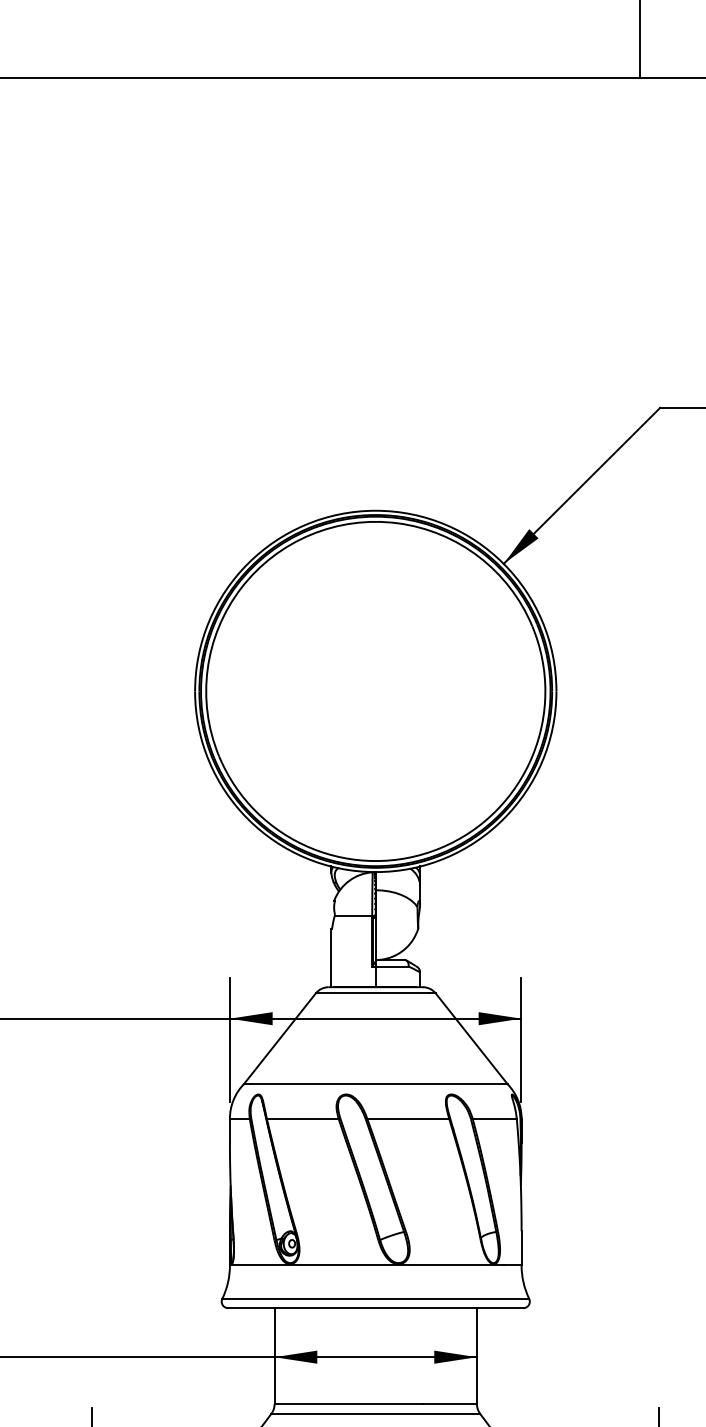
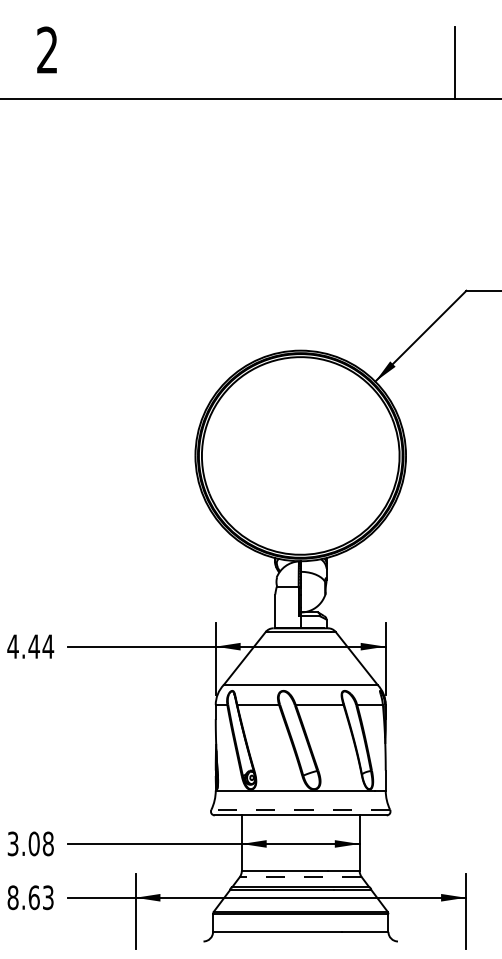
line: (375, 1298) -> (300, 809), solid -> dashed
line: (375, 1414) -> (300, 877), solid -> dashed

